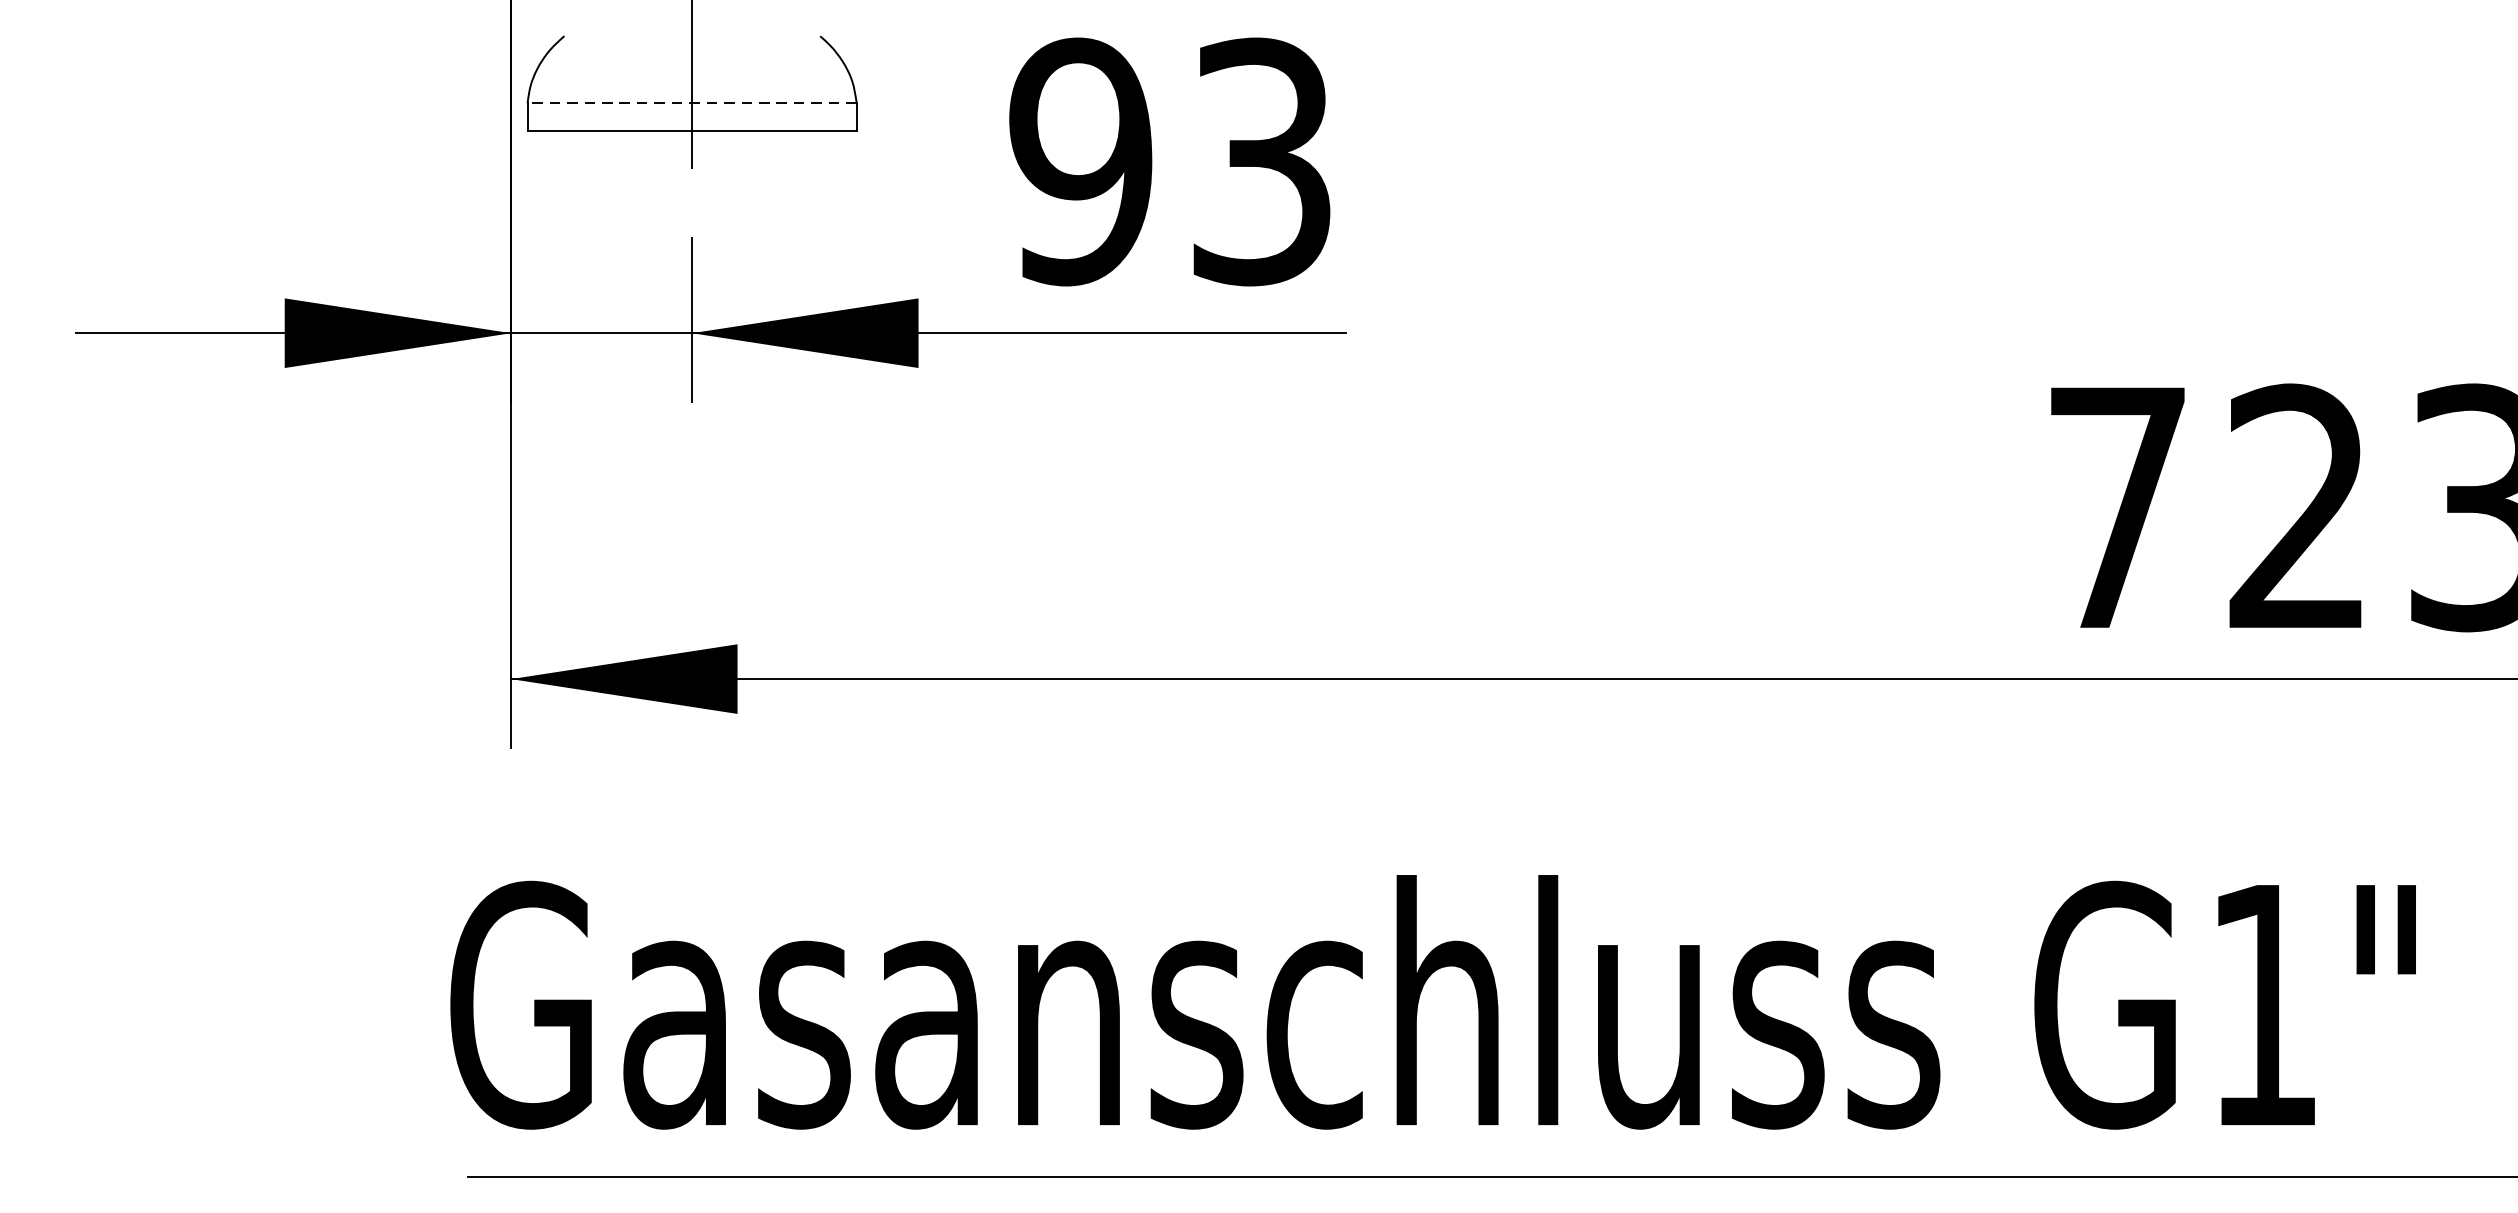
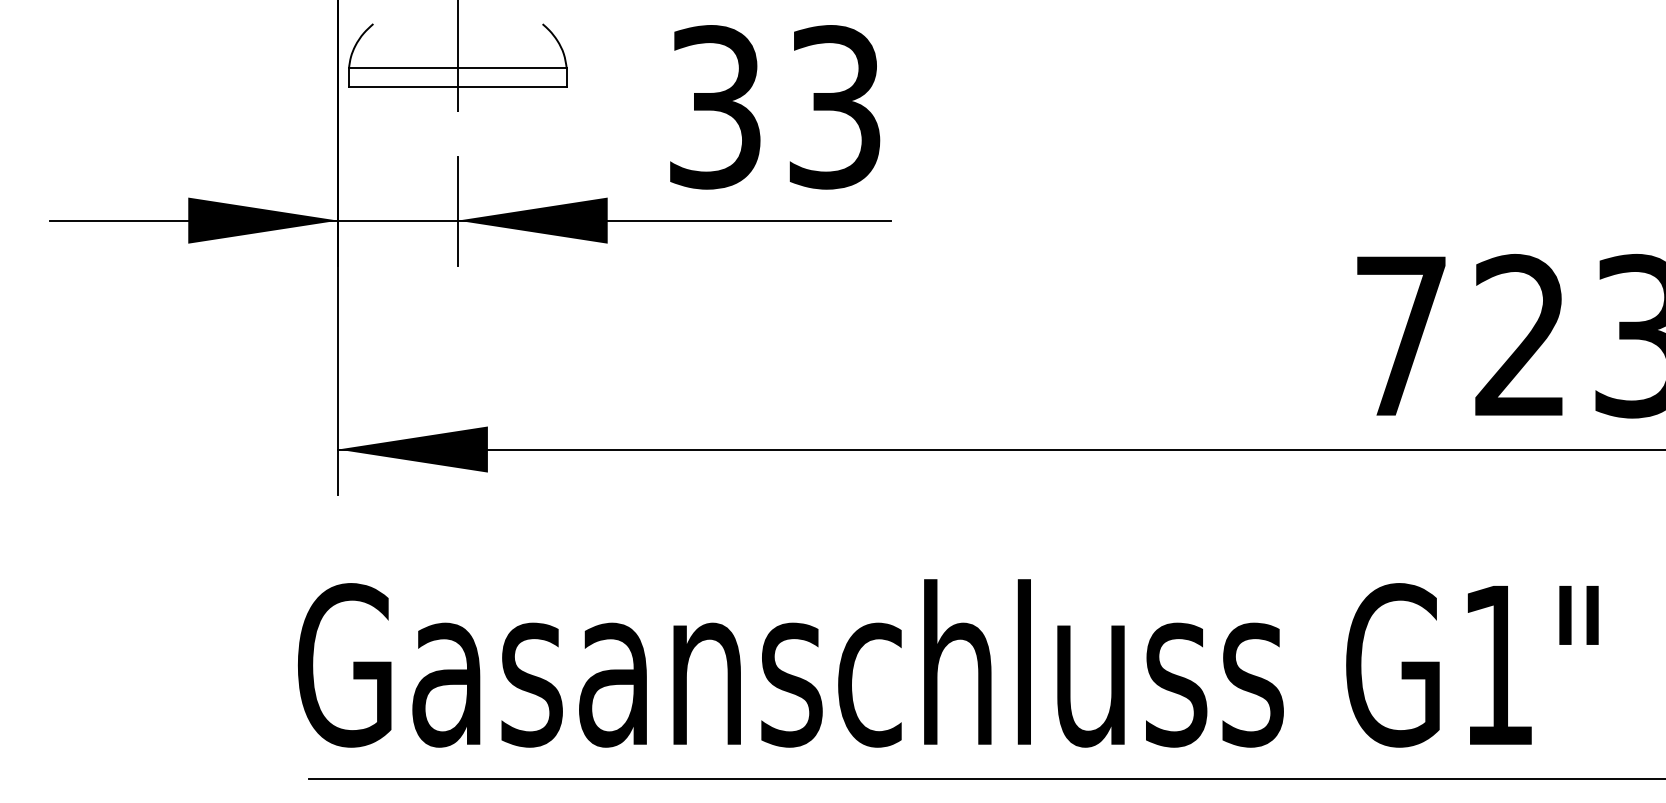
line: (691, 103) -> (457, 68), dashed -> solid
text: (1079, 162) -> (714, 107), 93 -> 33

